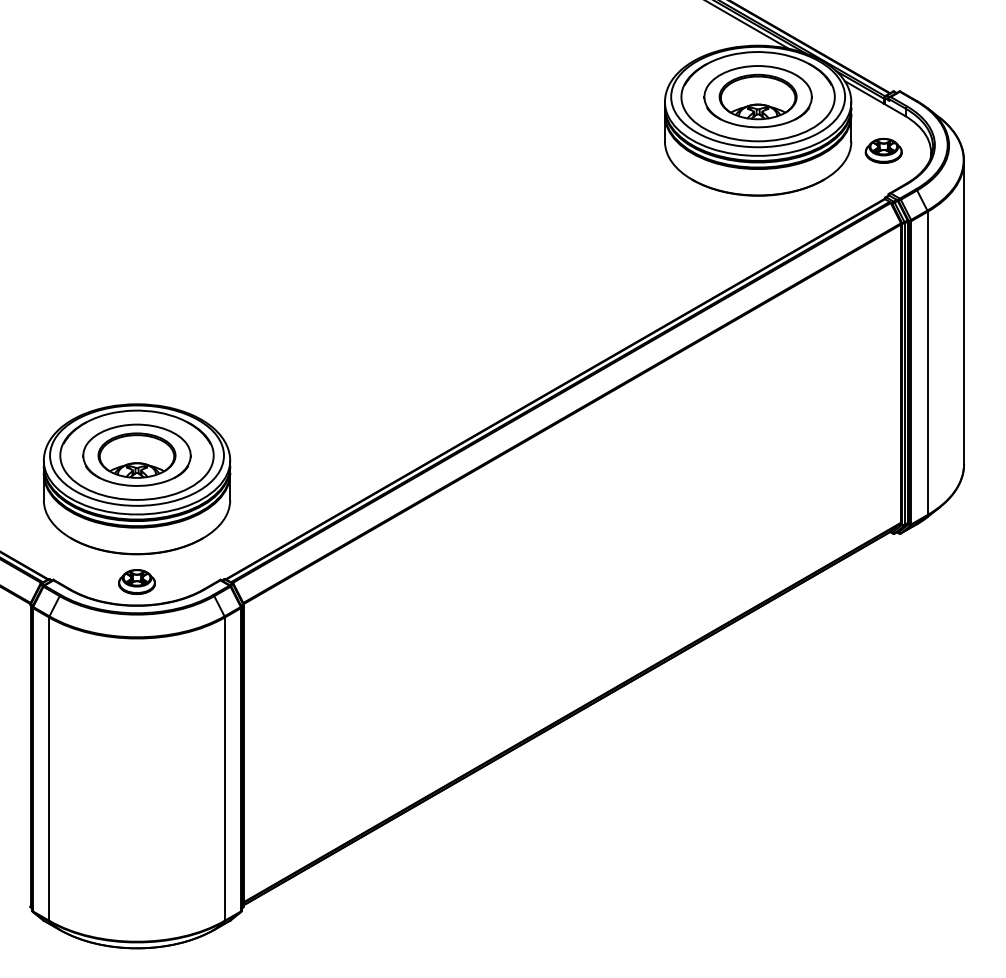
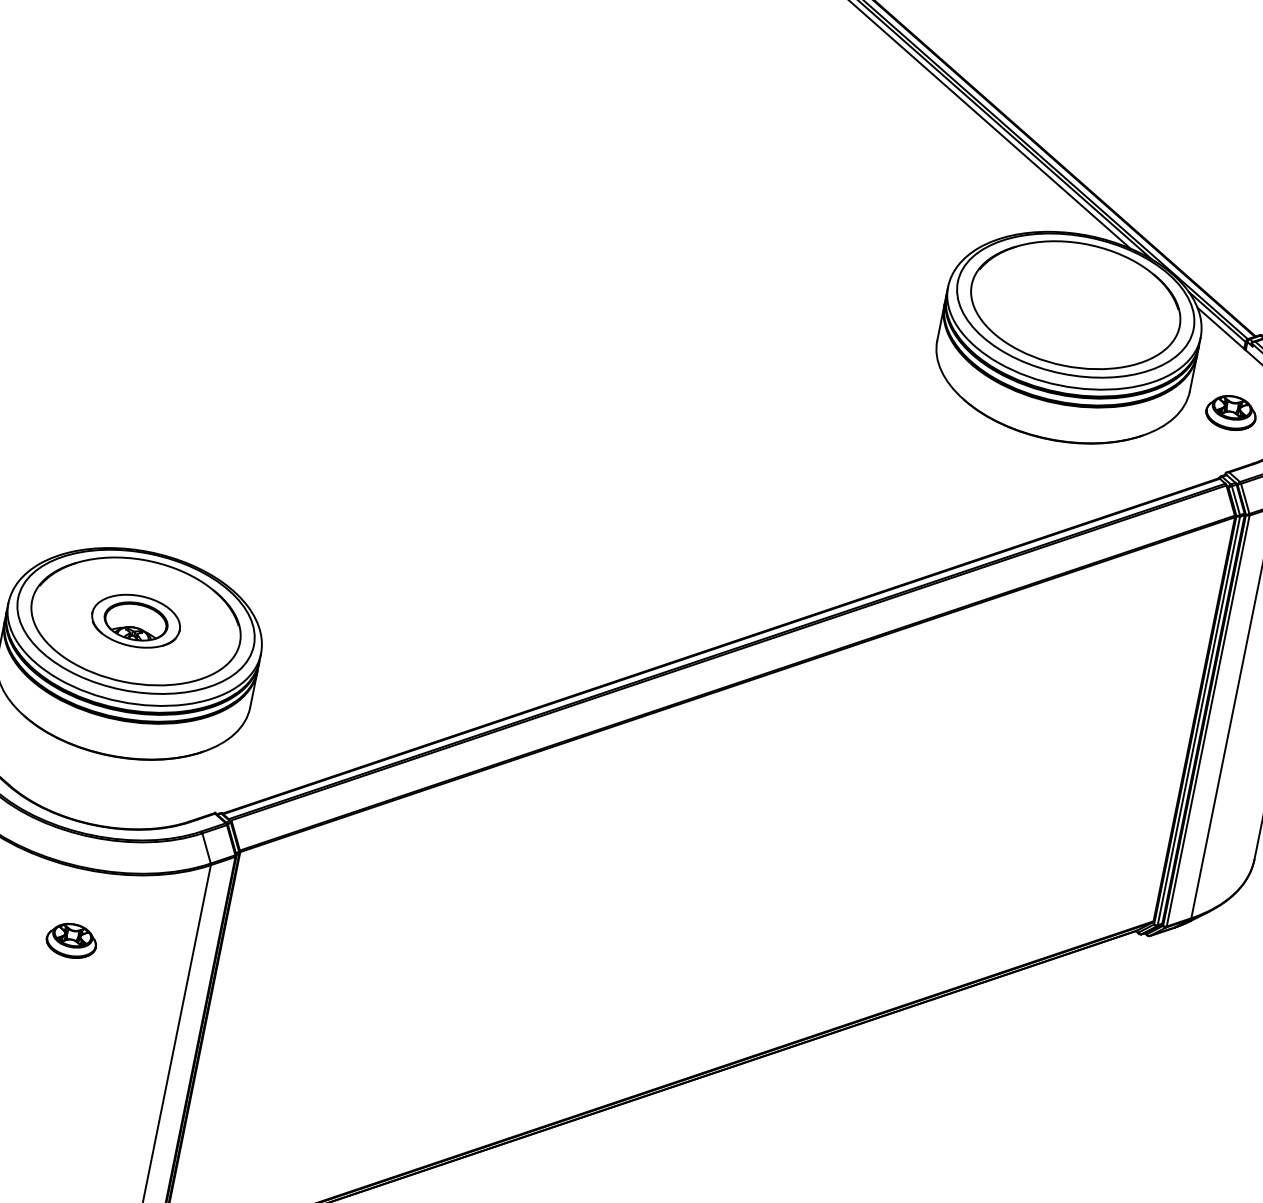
part: (757, 96) -> (1075, 304), removed
part: (136, 454) -> (135, 620), size x0.6
part: (136, 581) -> (71, 939), moved

